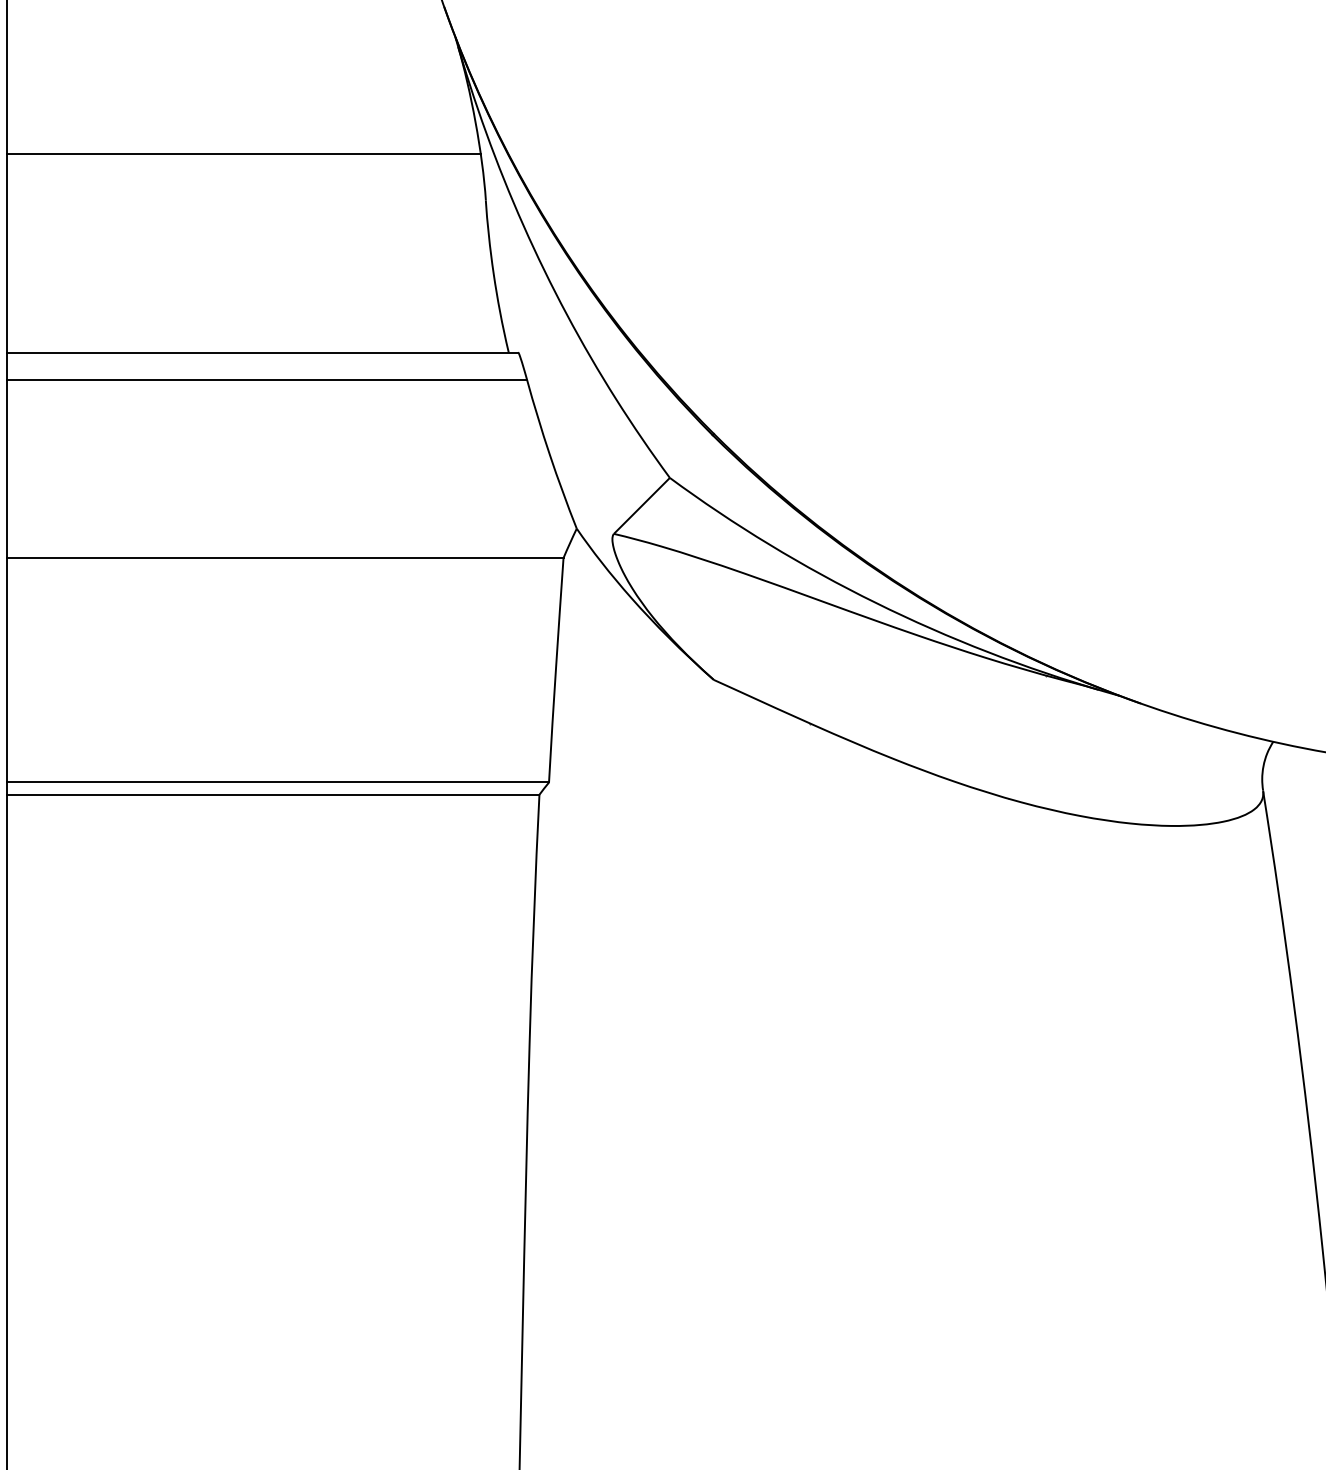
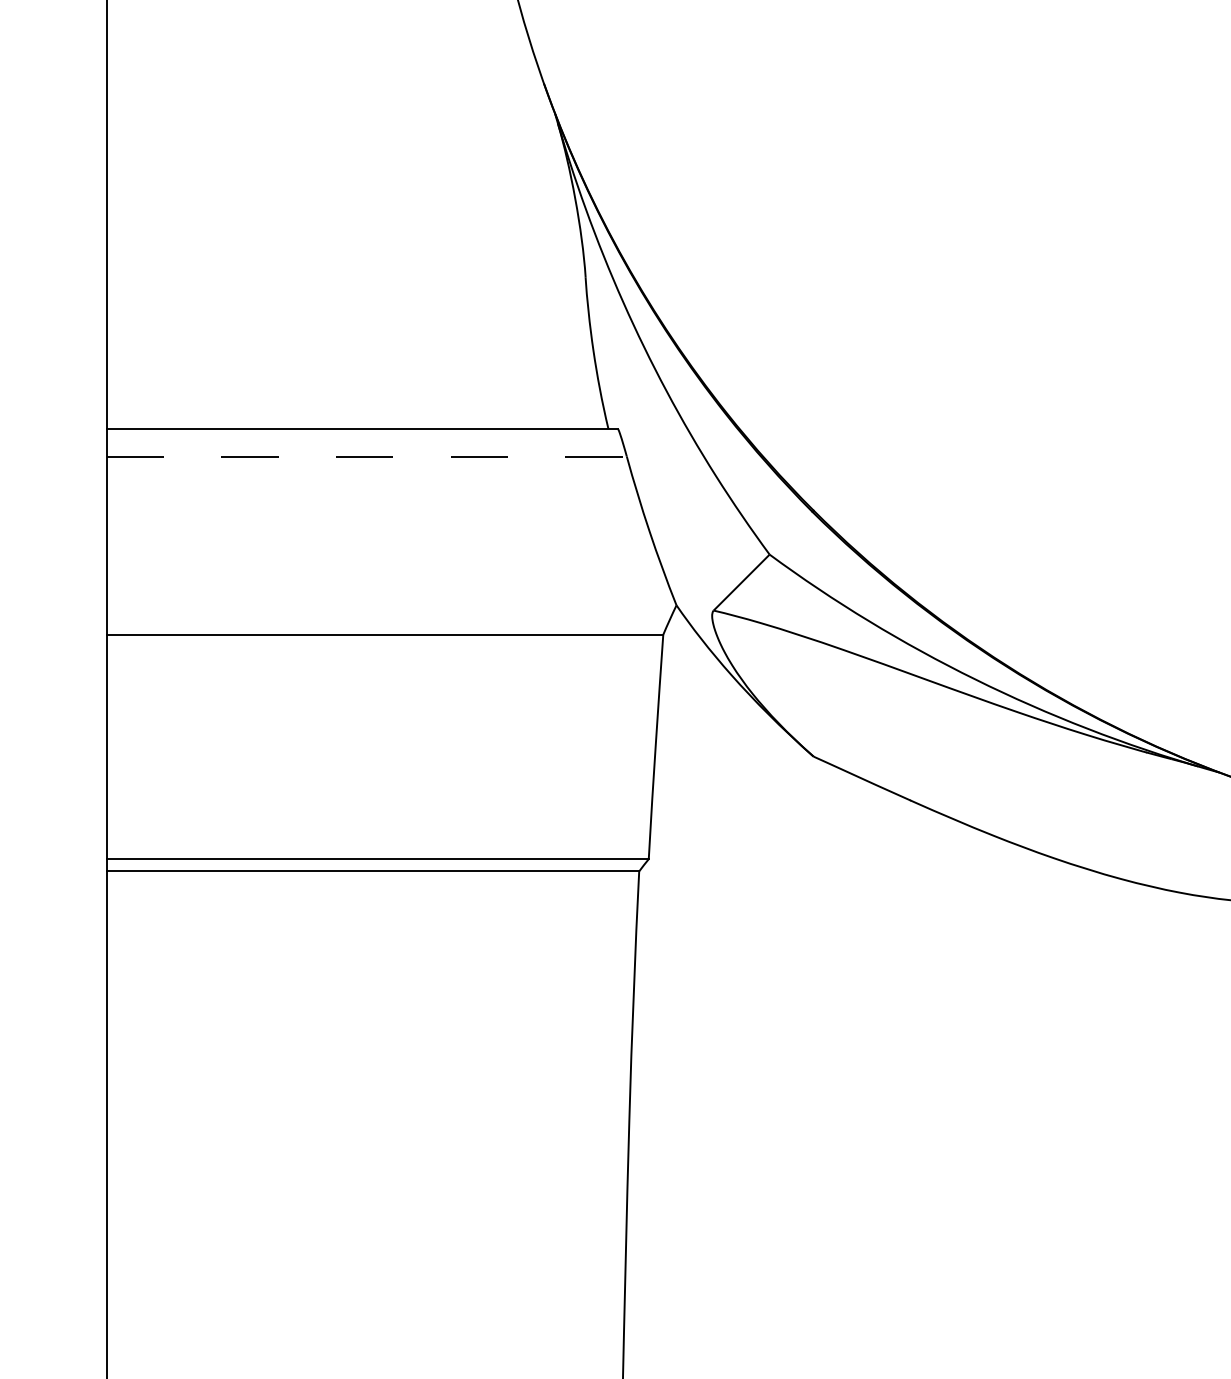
line: (243, 153) -> (343, 230), removed
line: (267, 379) -> (367, 456), solid -> dashed

